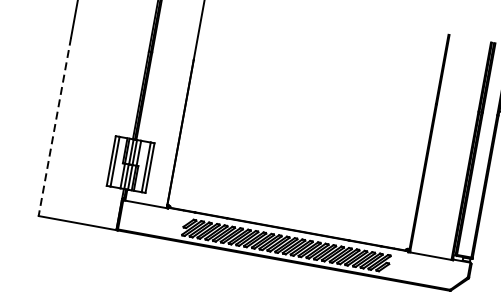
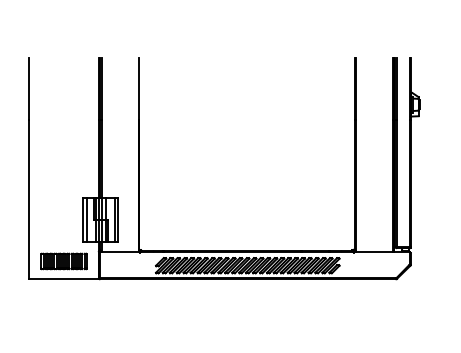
line: (55, 126) -> (29, 199), dashed -> solid
part: (80, 203) -> (63, 261), added

